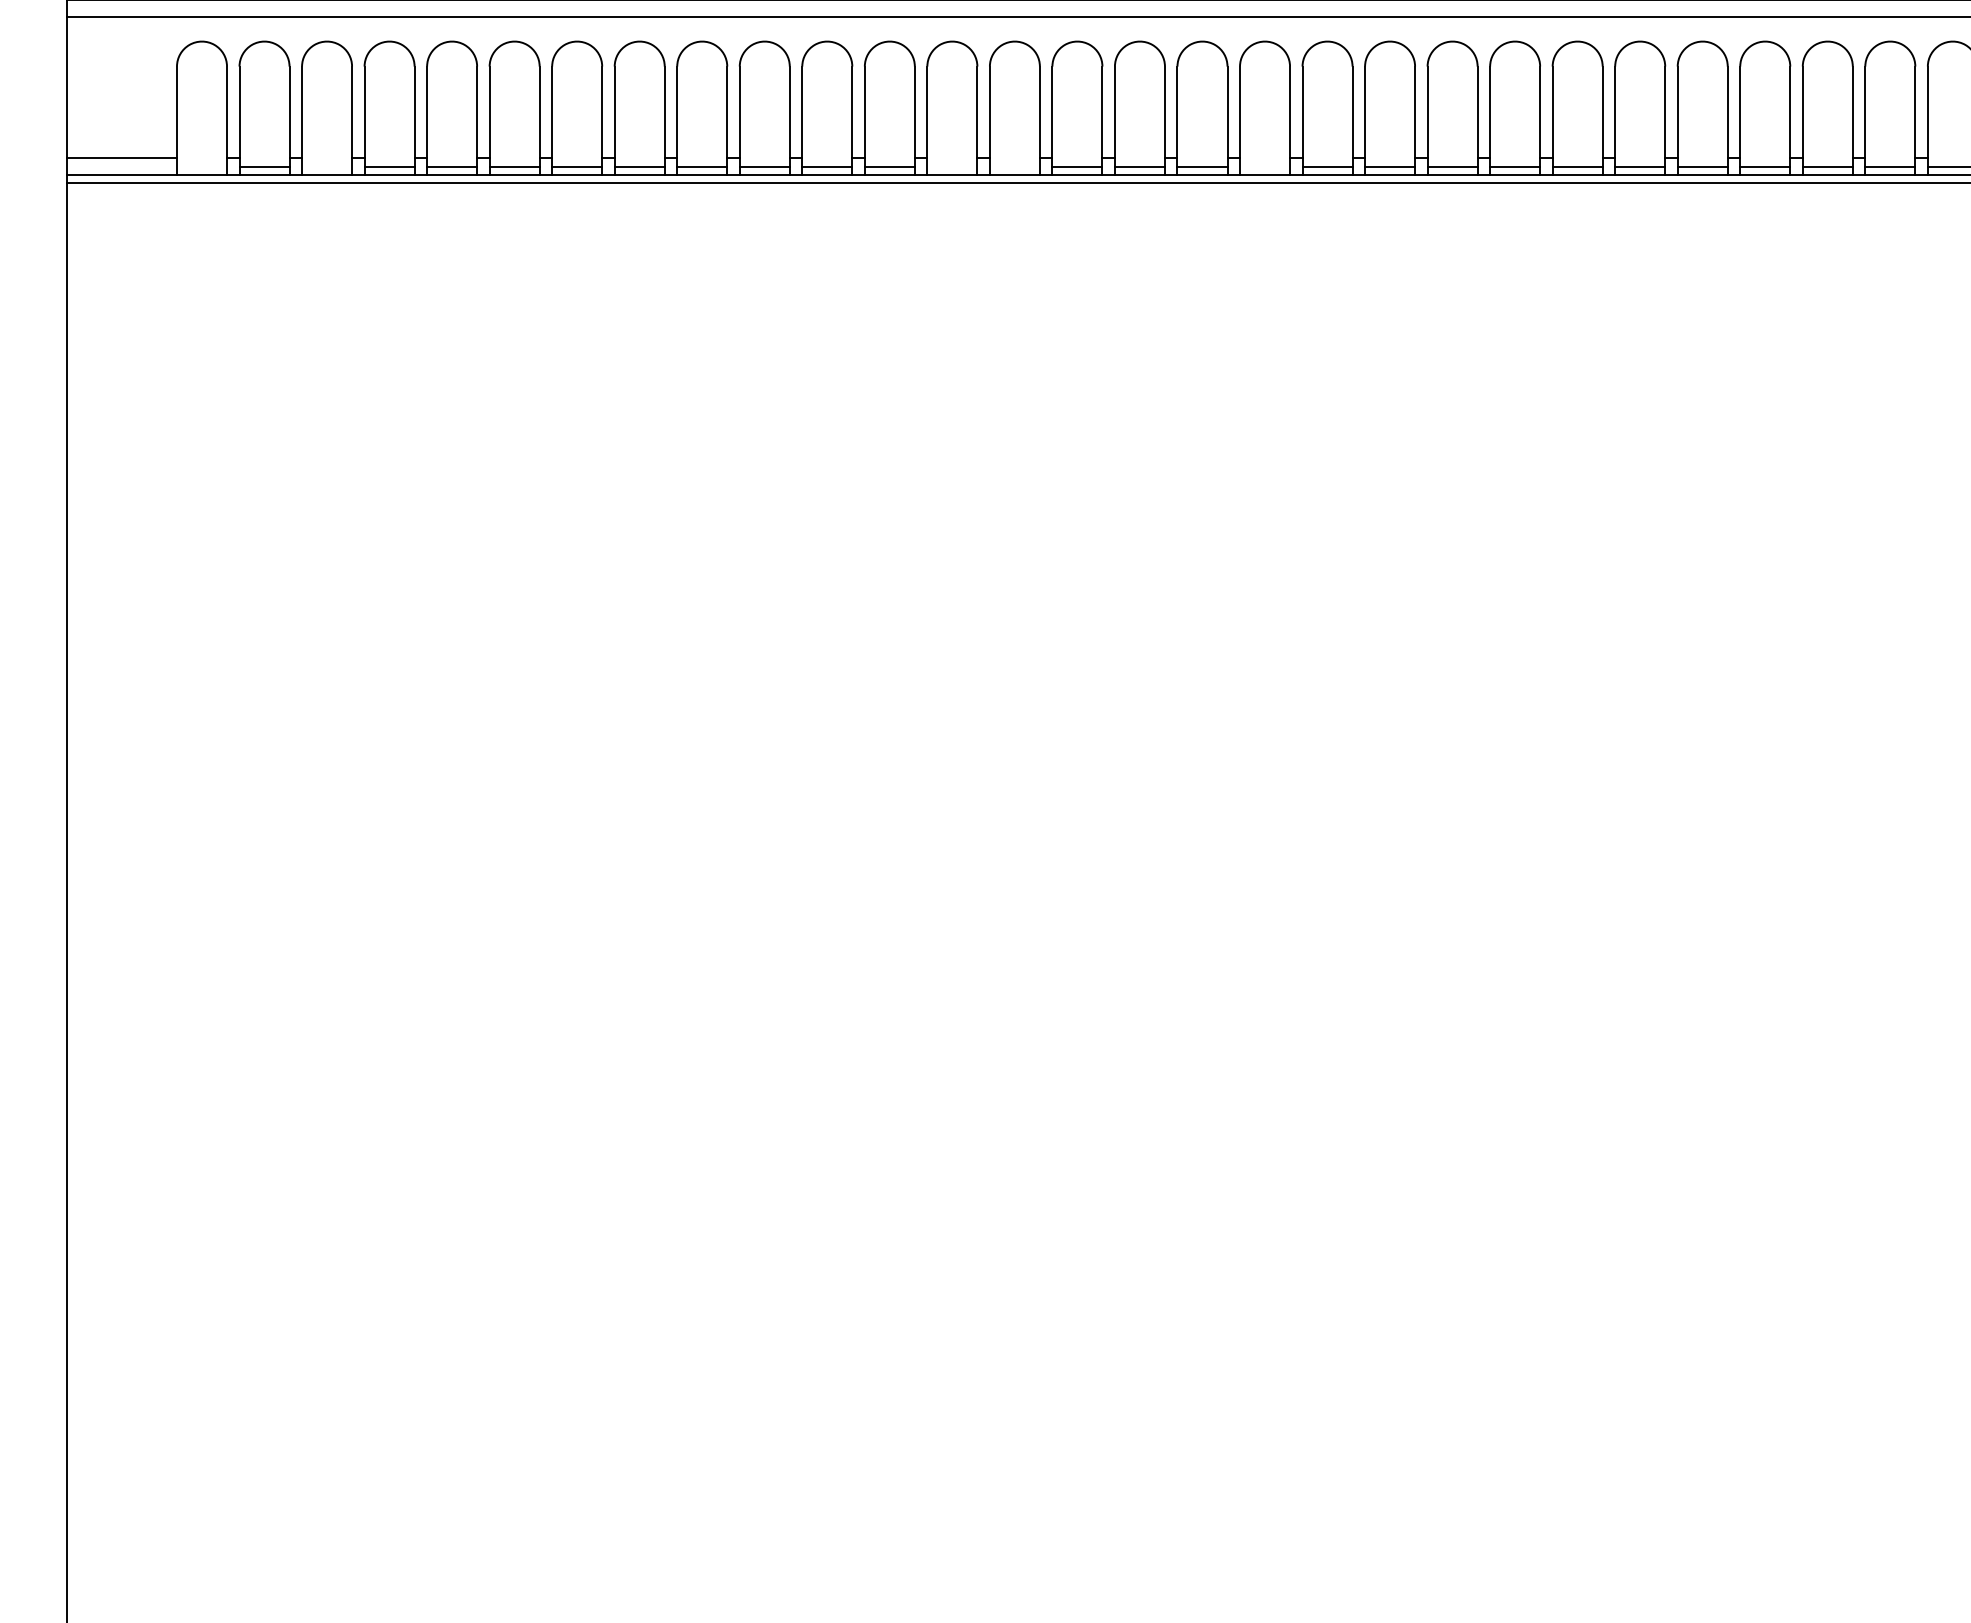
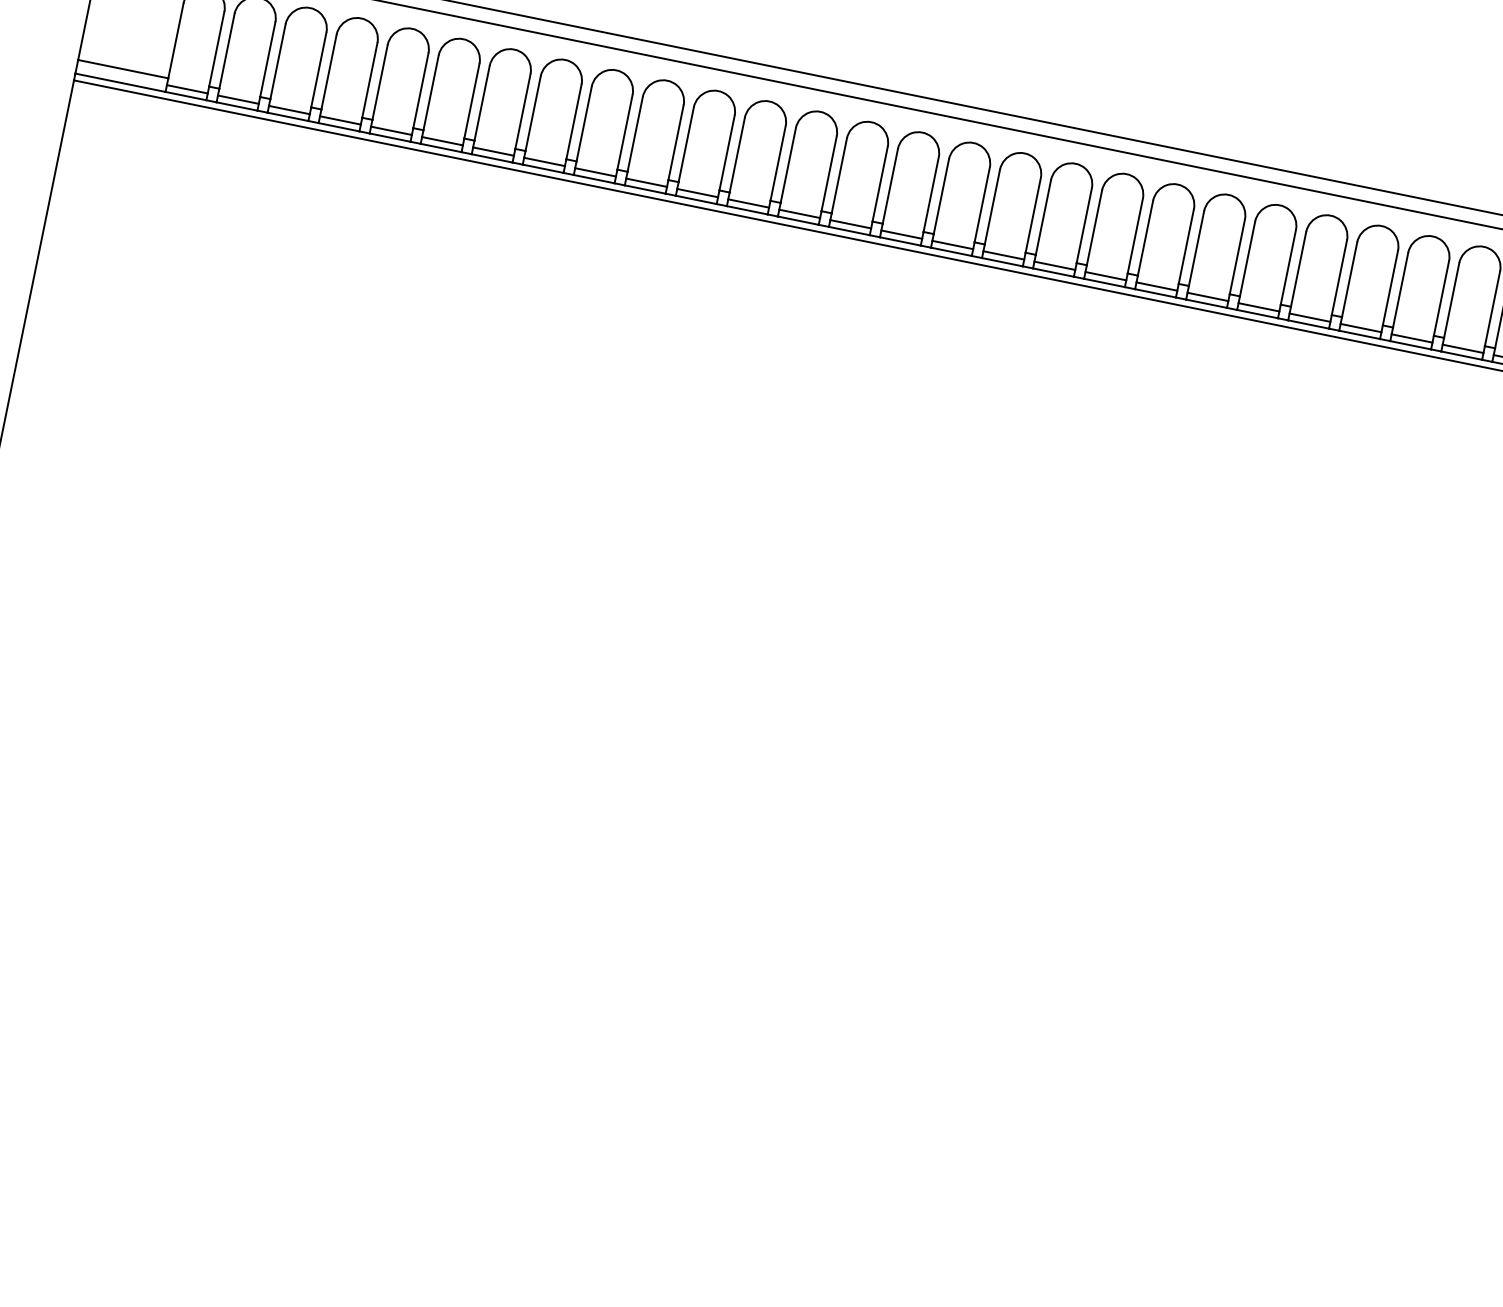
line: (202, 166) -> (187, 89), added
line: (327, 166) -> (289, 110), added
line: (952, 166) -> (799, 213), added
line: (1014, 166) -> (850, 224), added
line: (1265, 166) -> (1055, 265), added

